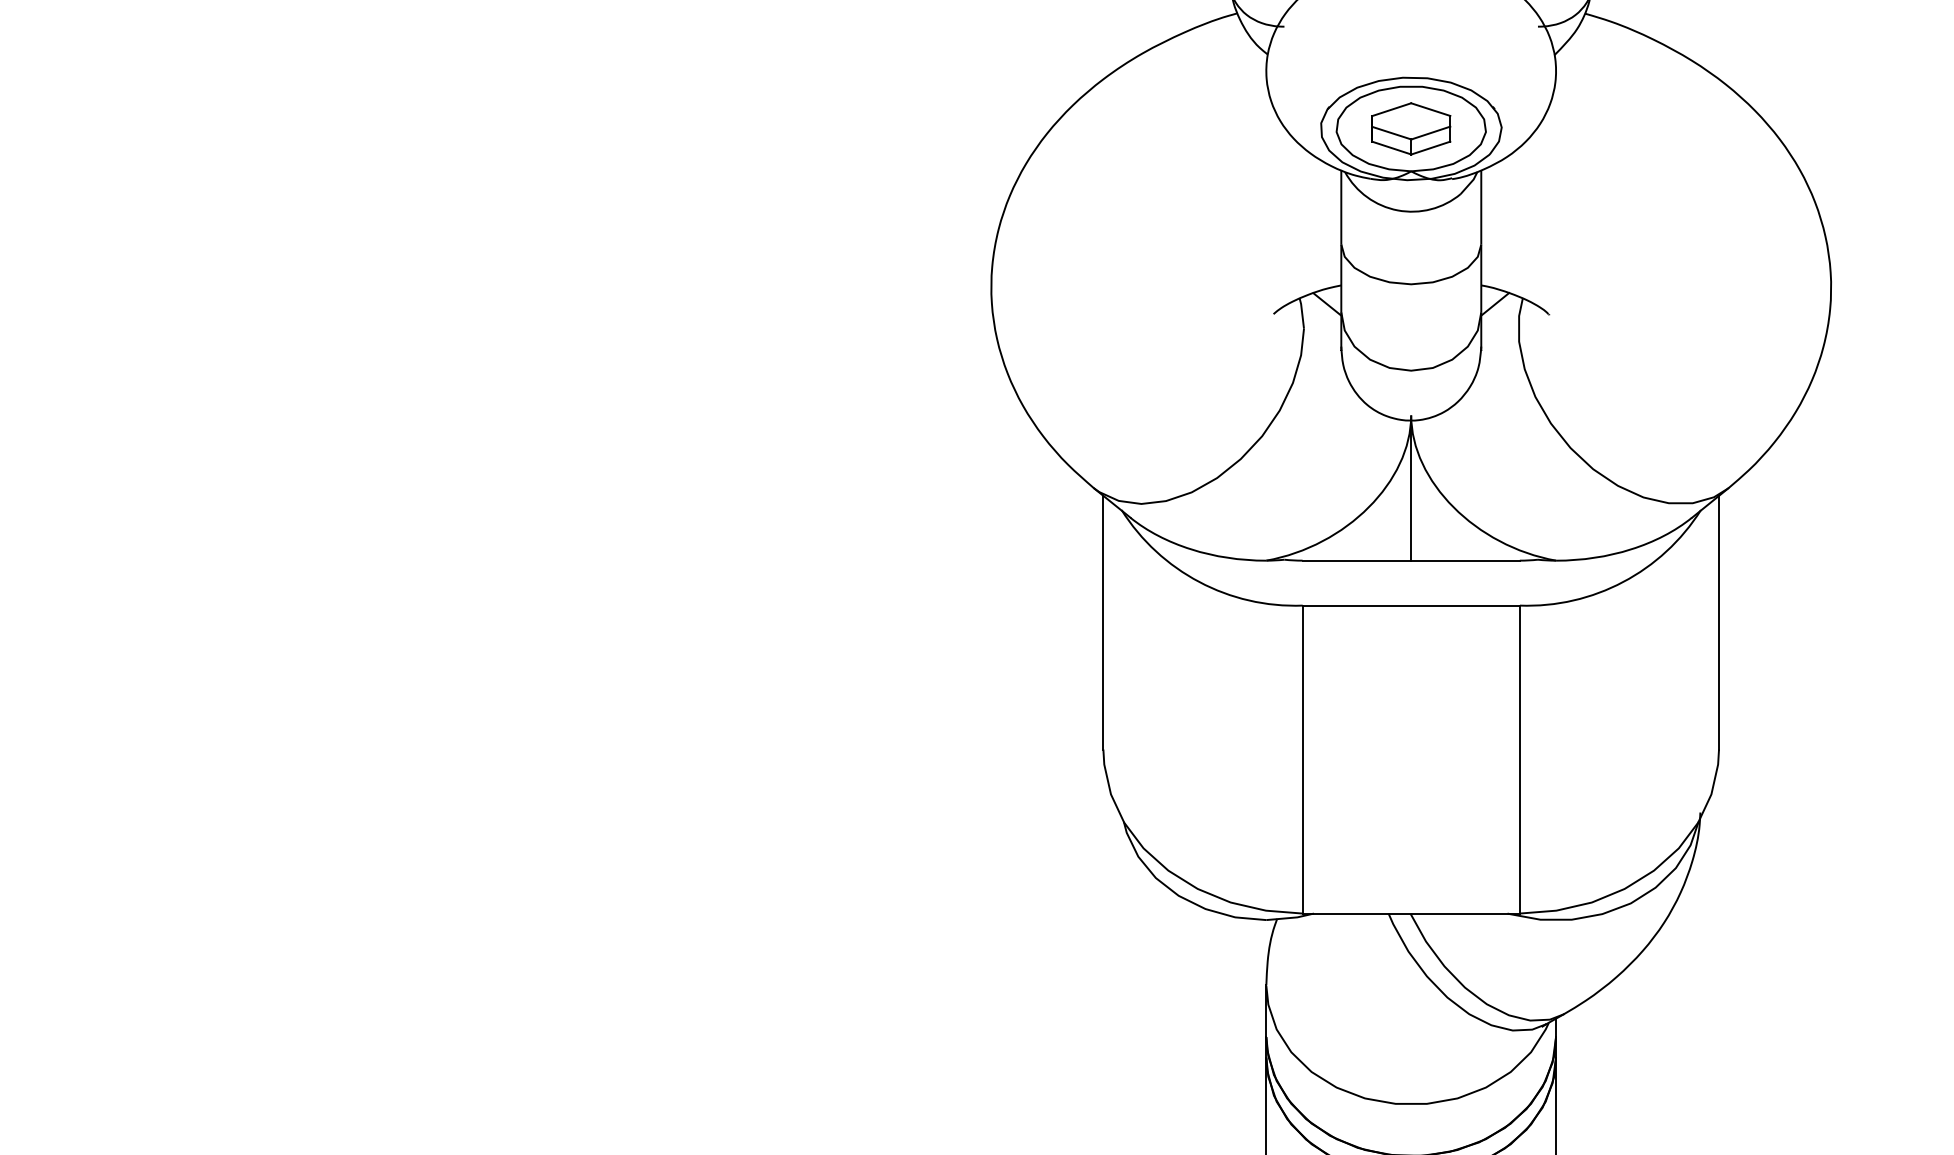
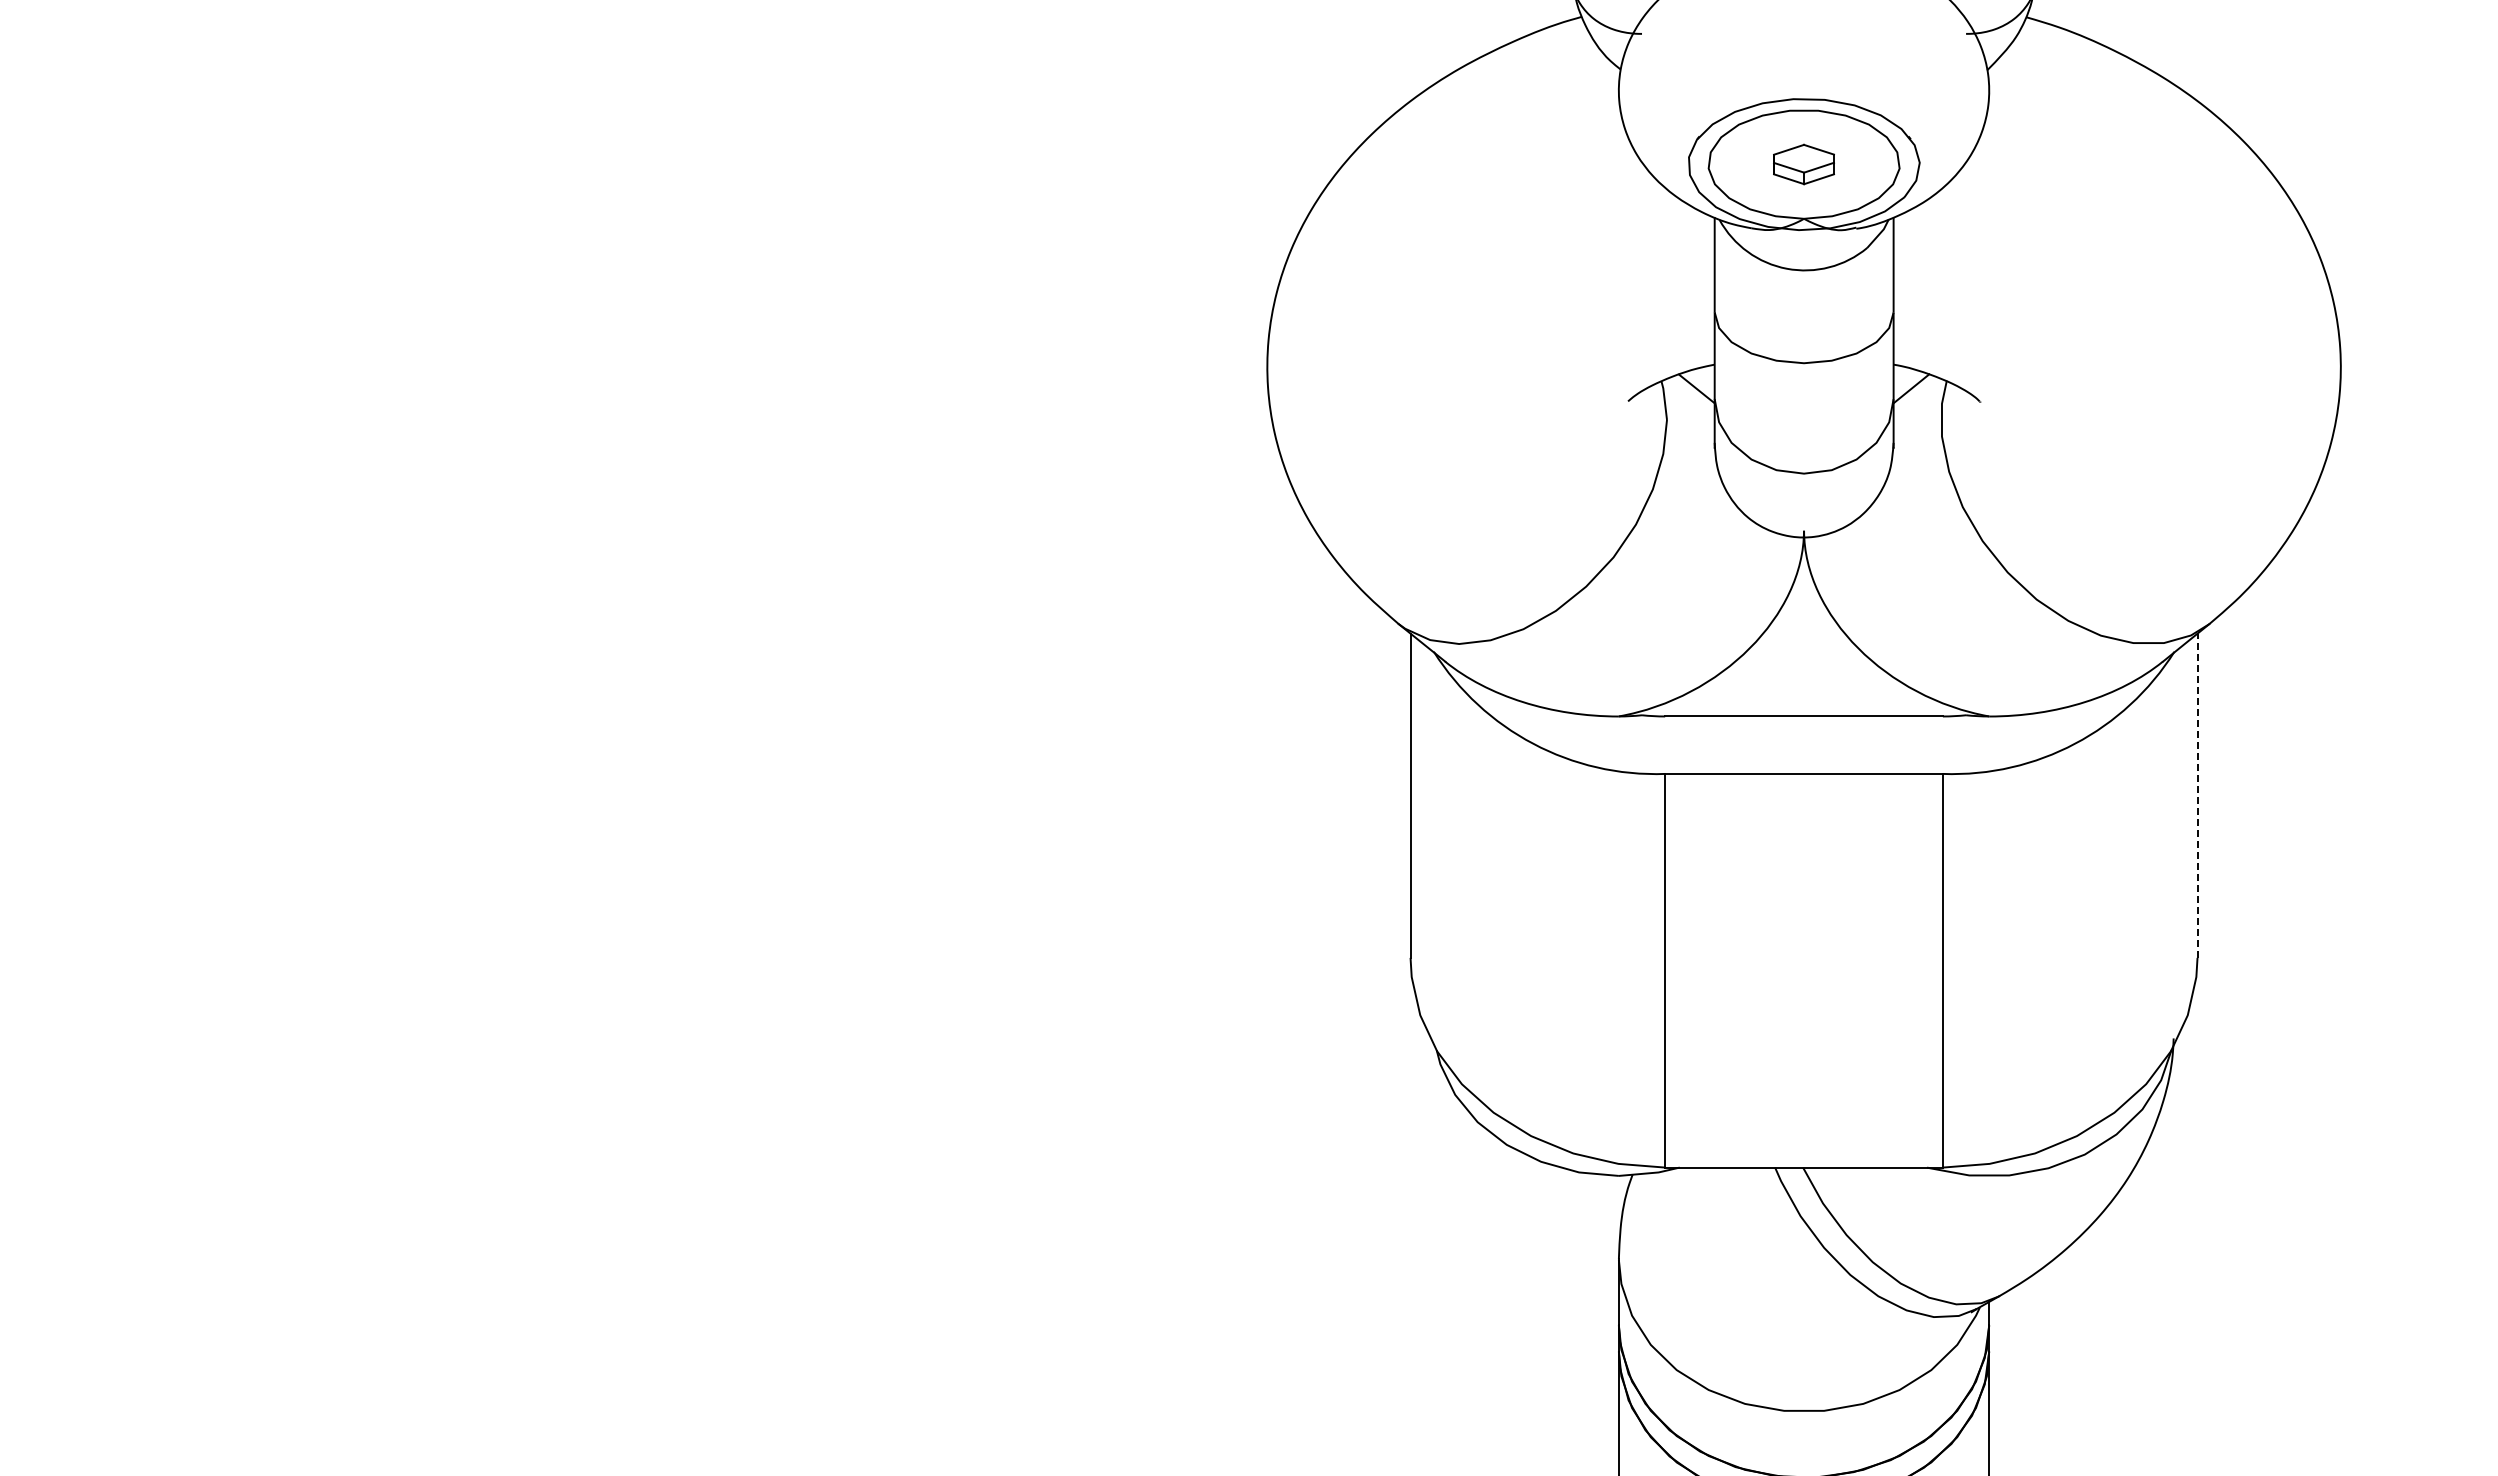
part: (1410, 128) -> (1803, 164), size x0.6
line: (1411, 490) -> (1804, 626), removed
line: (1719, 622) -> (2197, 795), solid -> dashed

